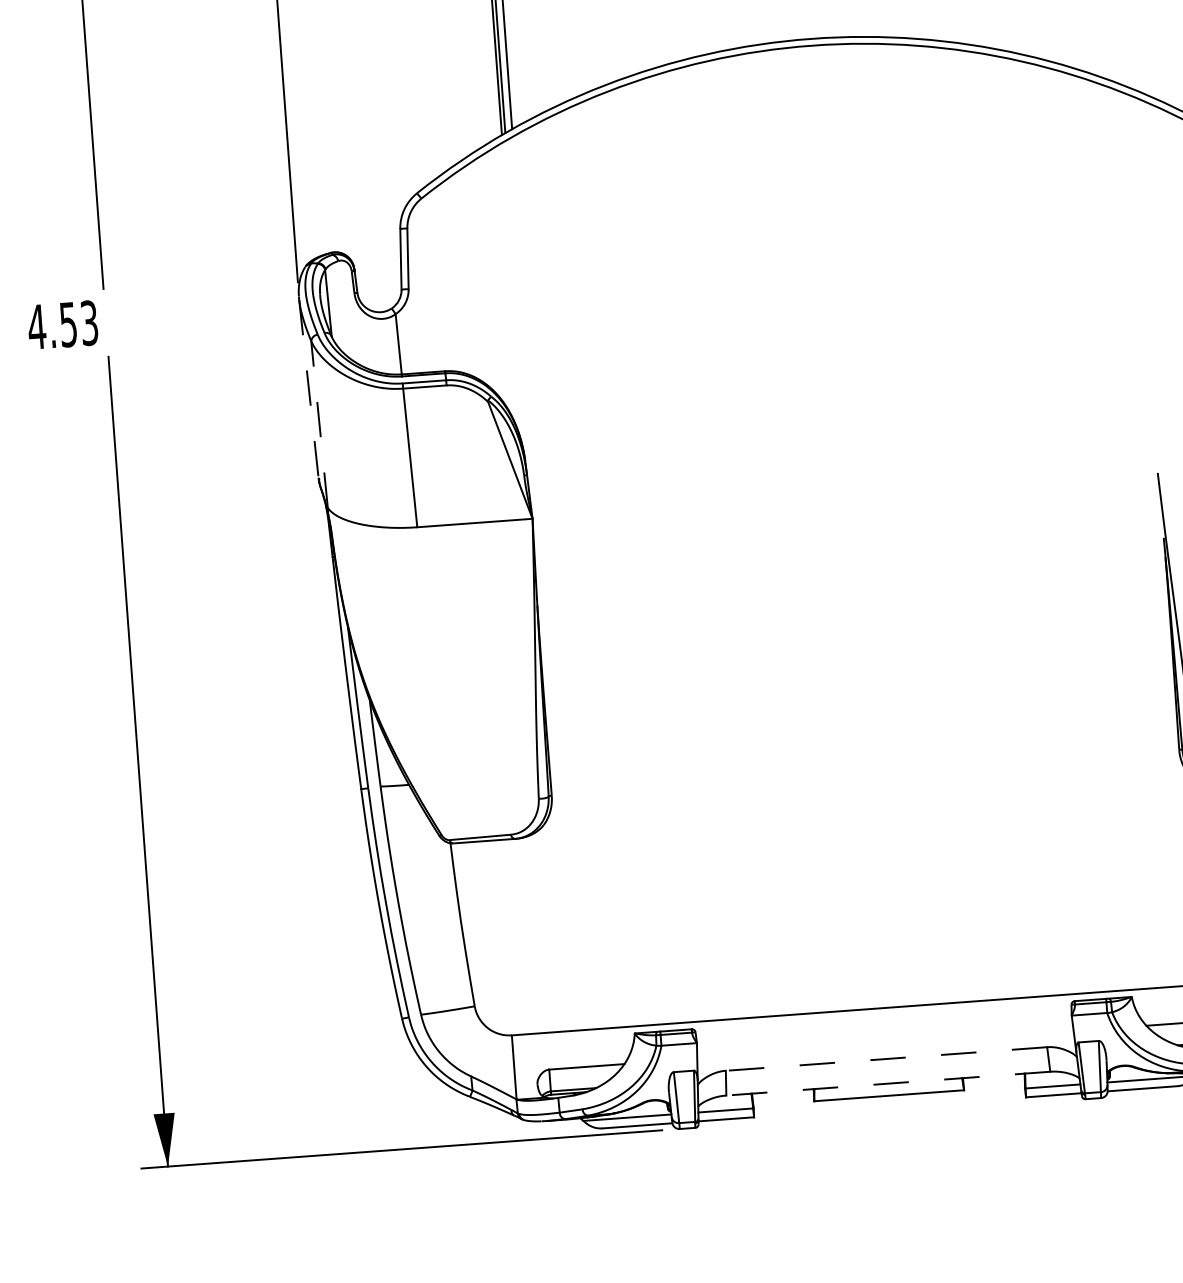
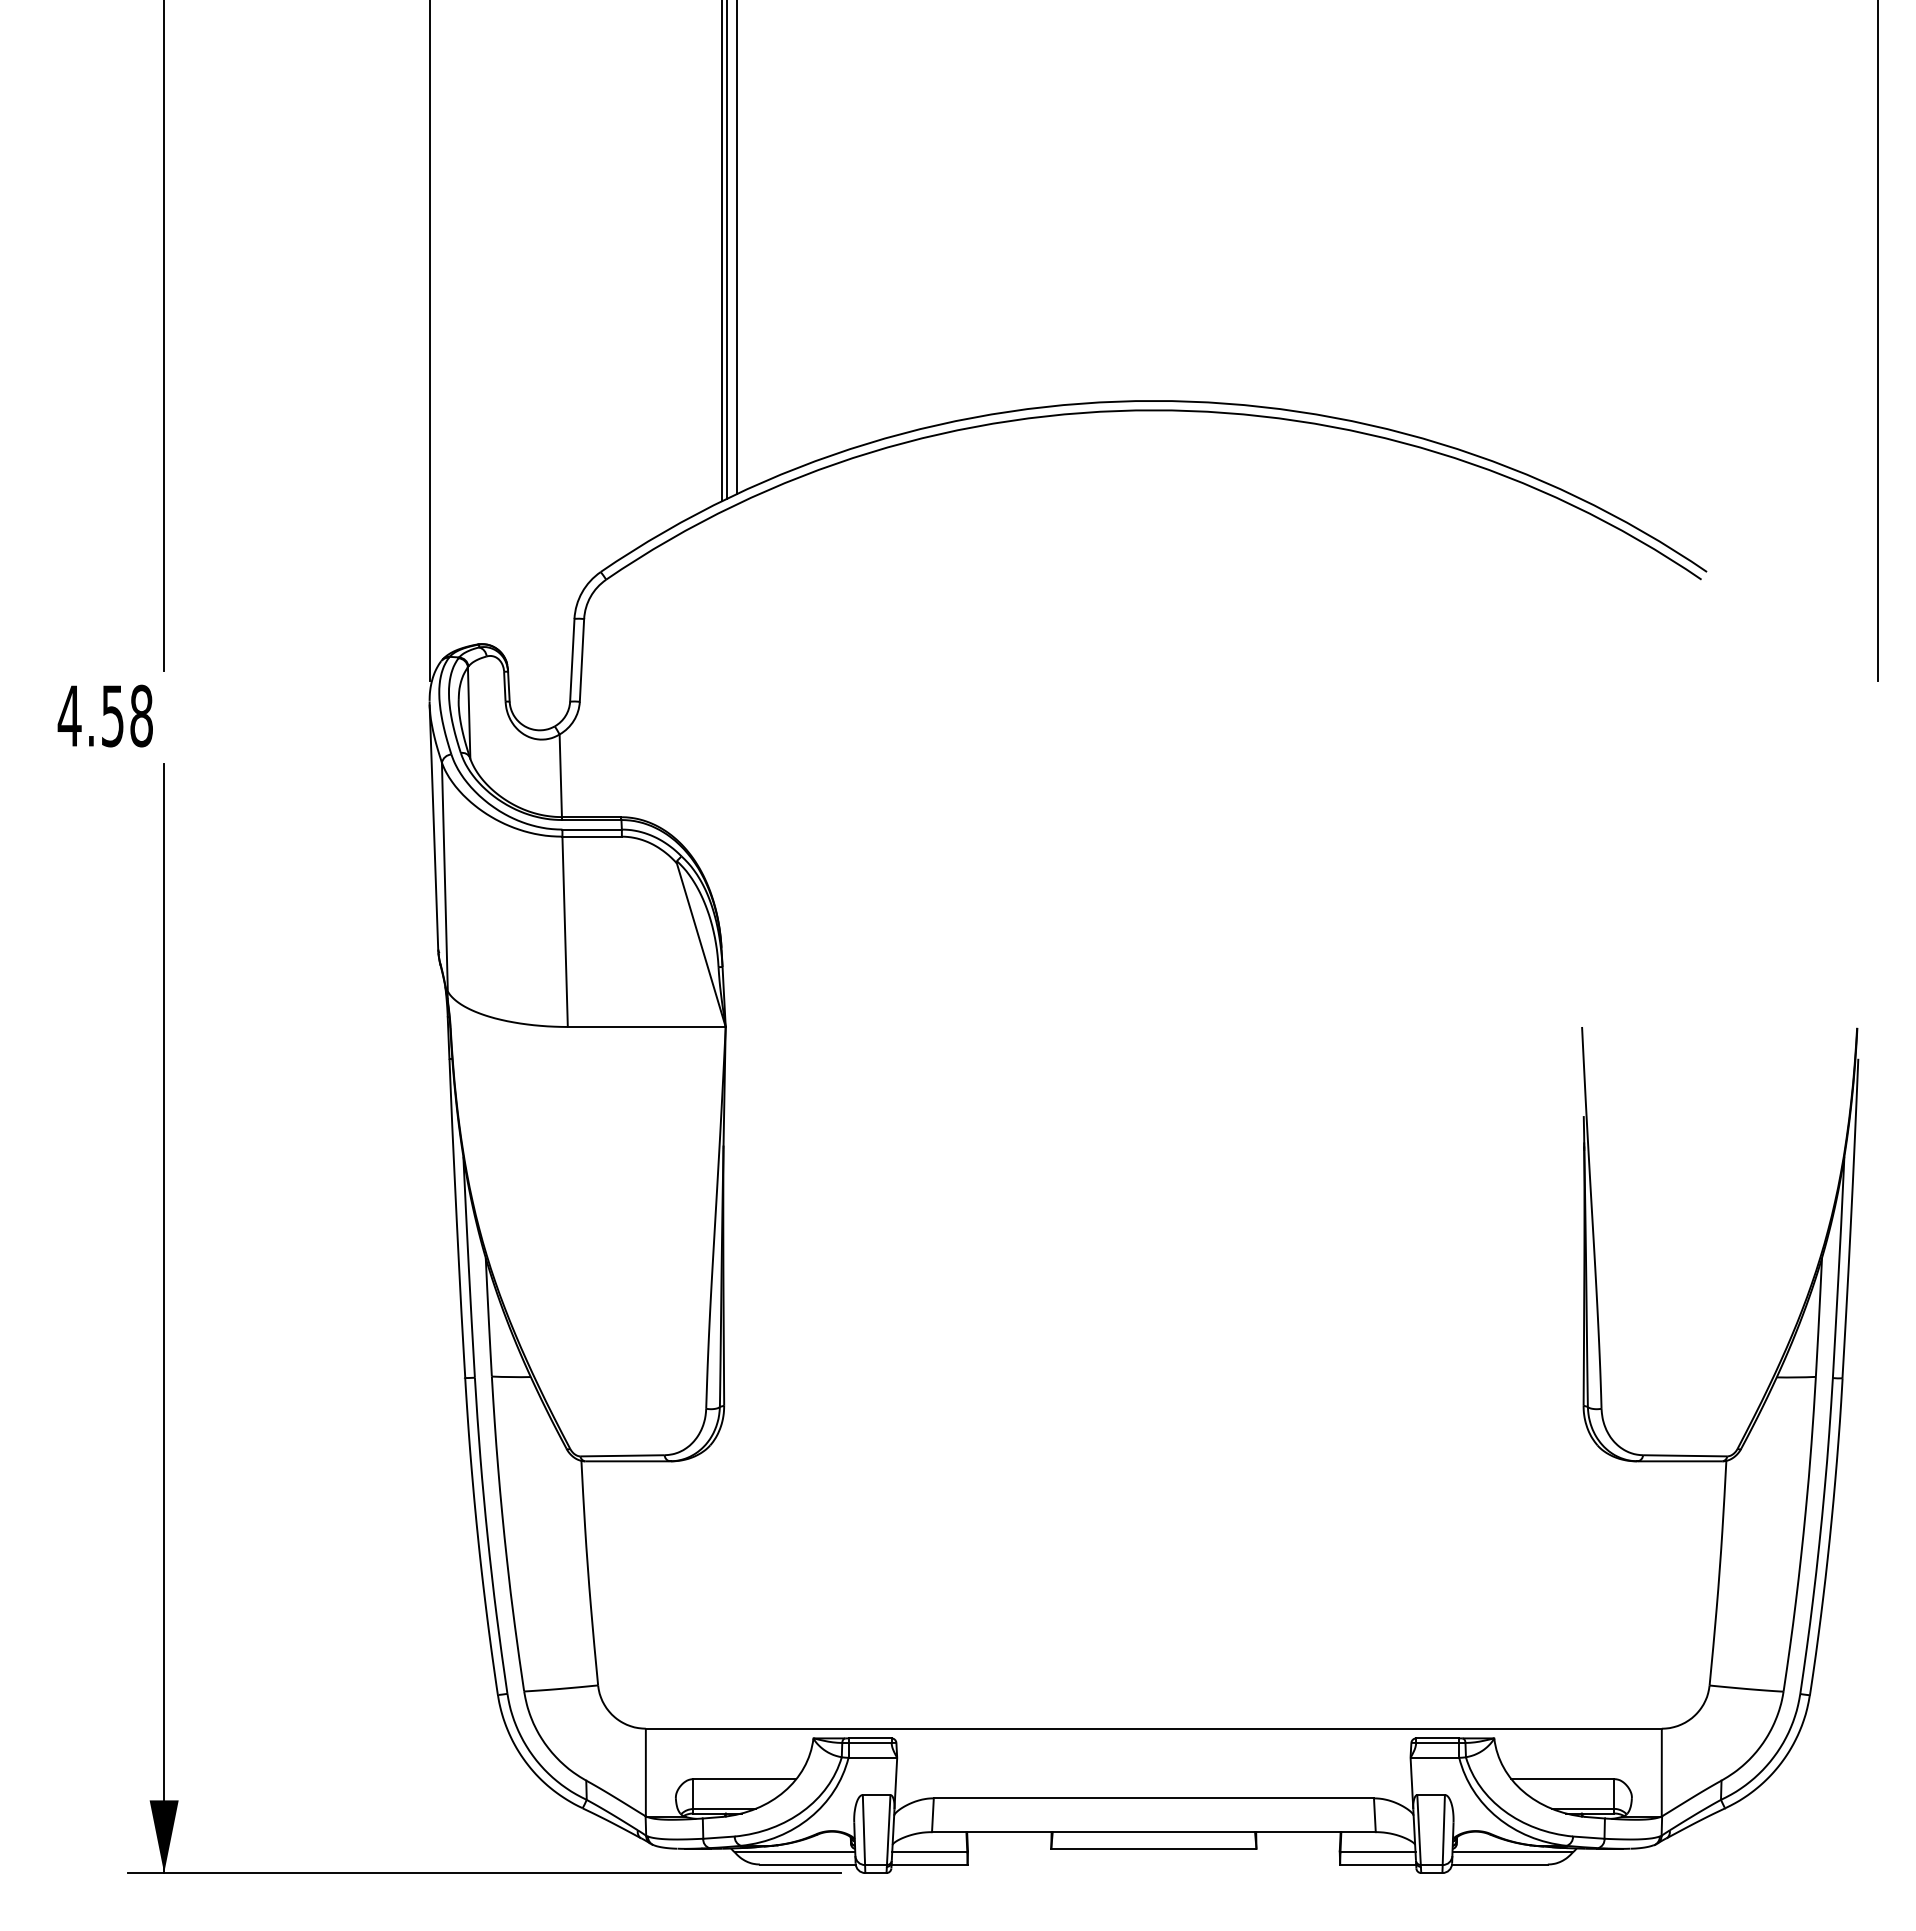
text: (89, 322) -> (141, 715), 4.53 -> 4.58
line: (308, 389) -> (433, 828), dashed -> solid
line: (319, 424) -> (444, 876), dashed -> solid
line: (886, 1059) -> (1153, 1798), dashed -> solid
line: (888, 1083) -> (1153, 1832), dashed -> solid

